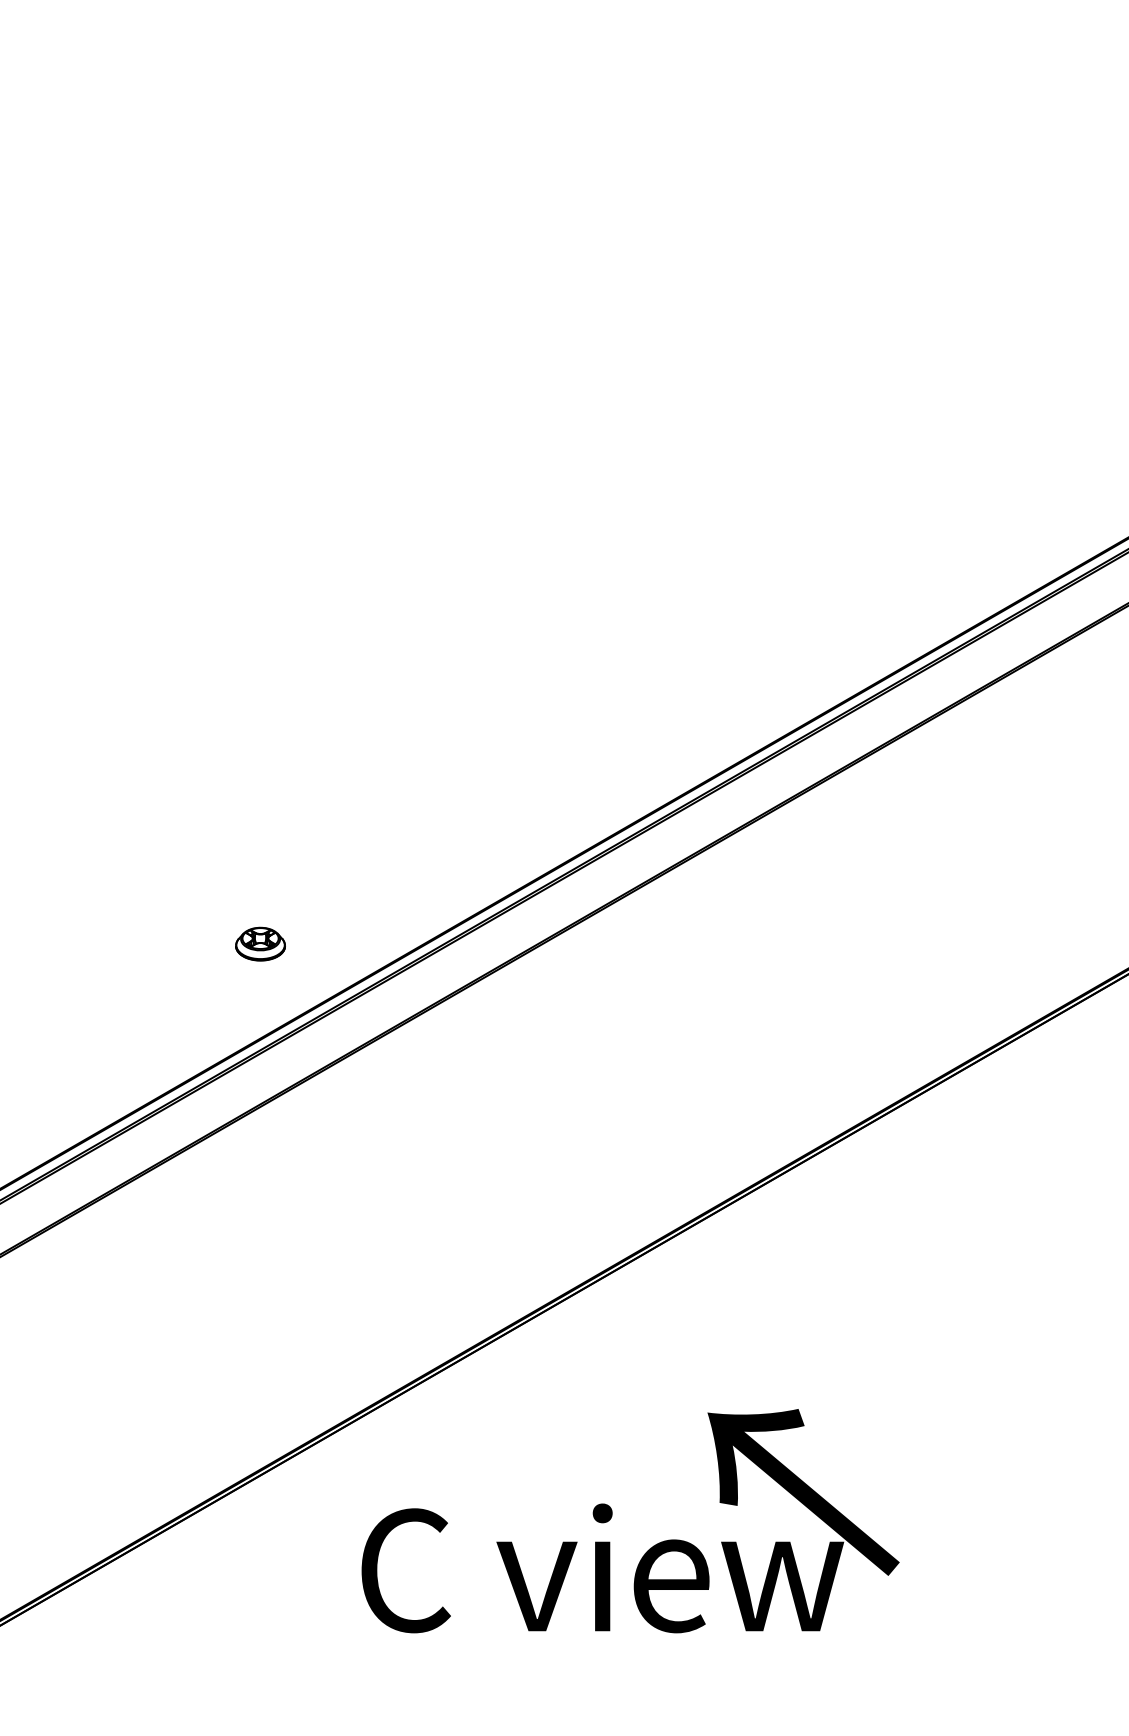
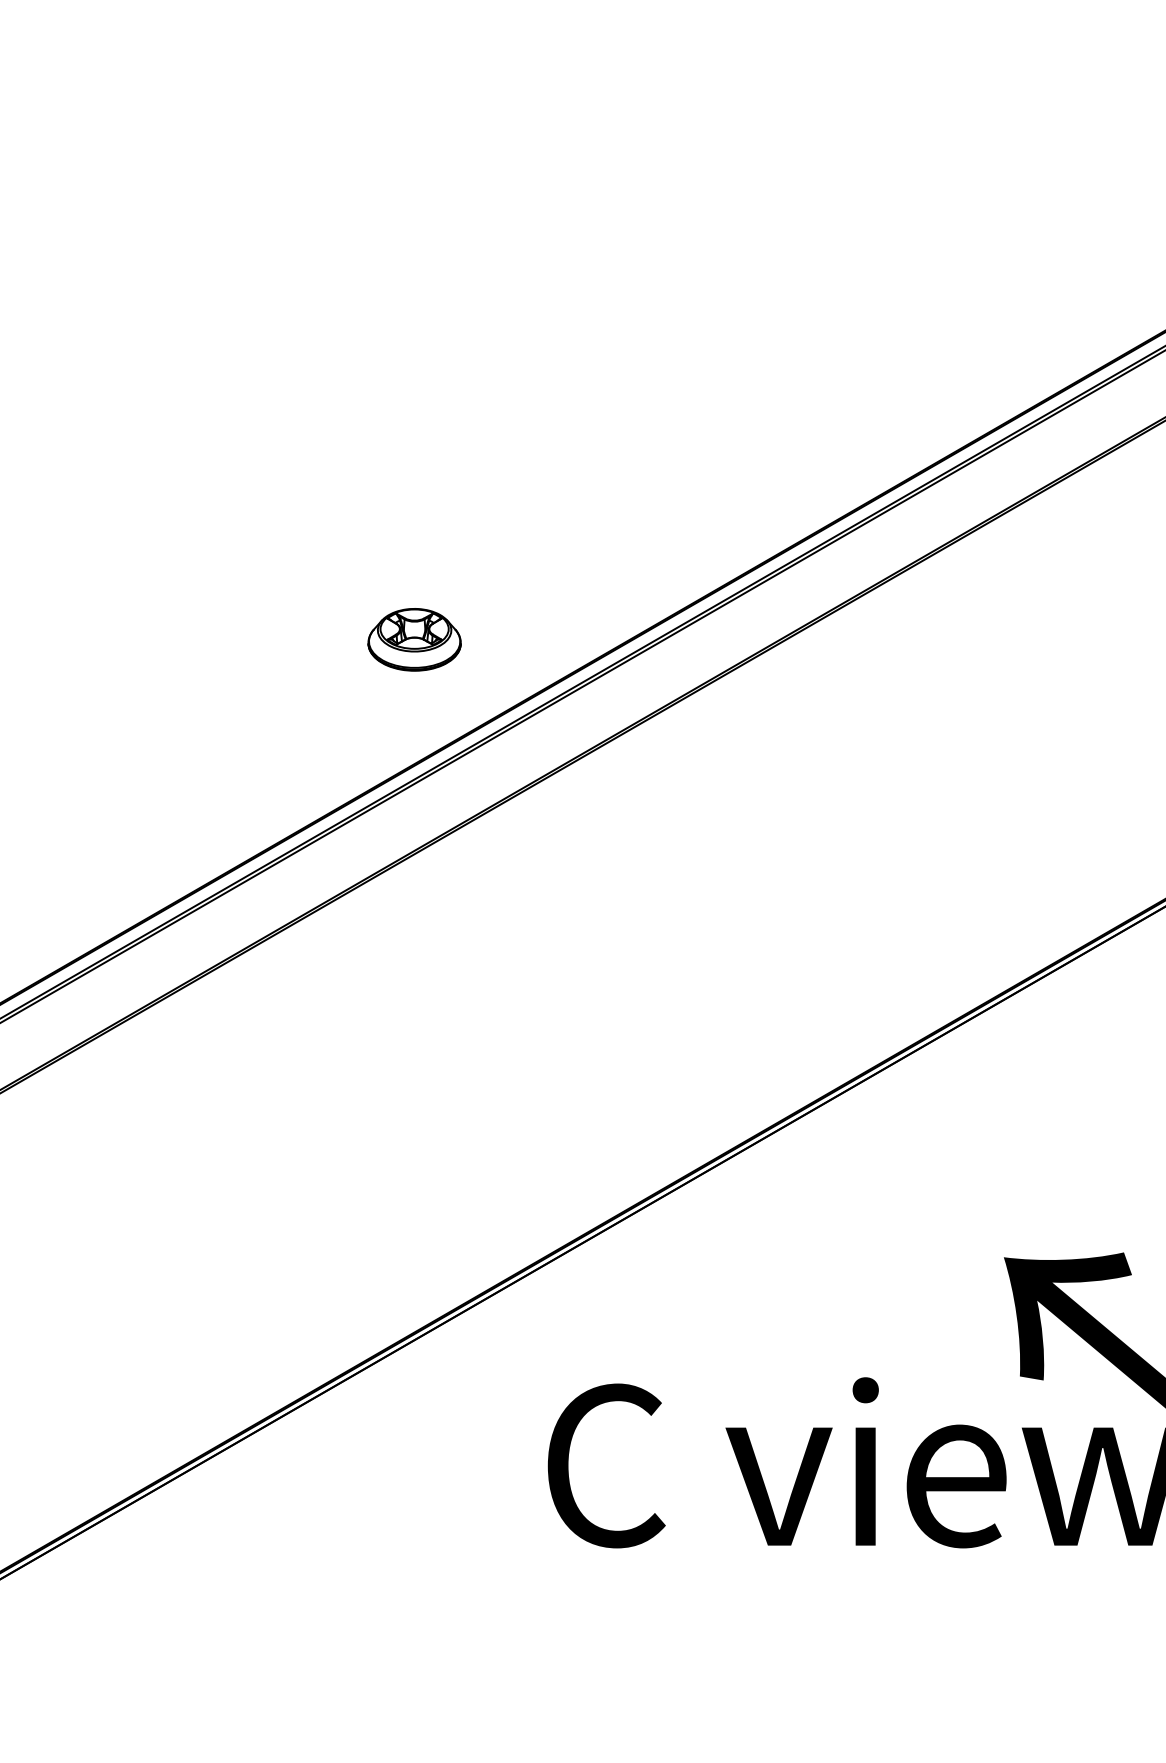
part: (260, 943) -> (414, 638), size x1.43

